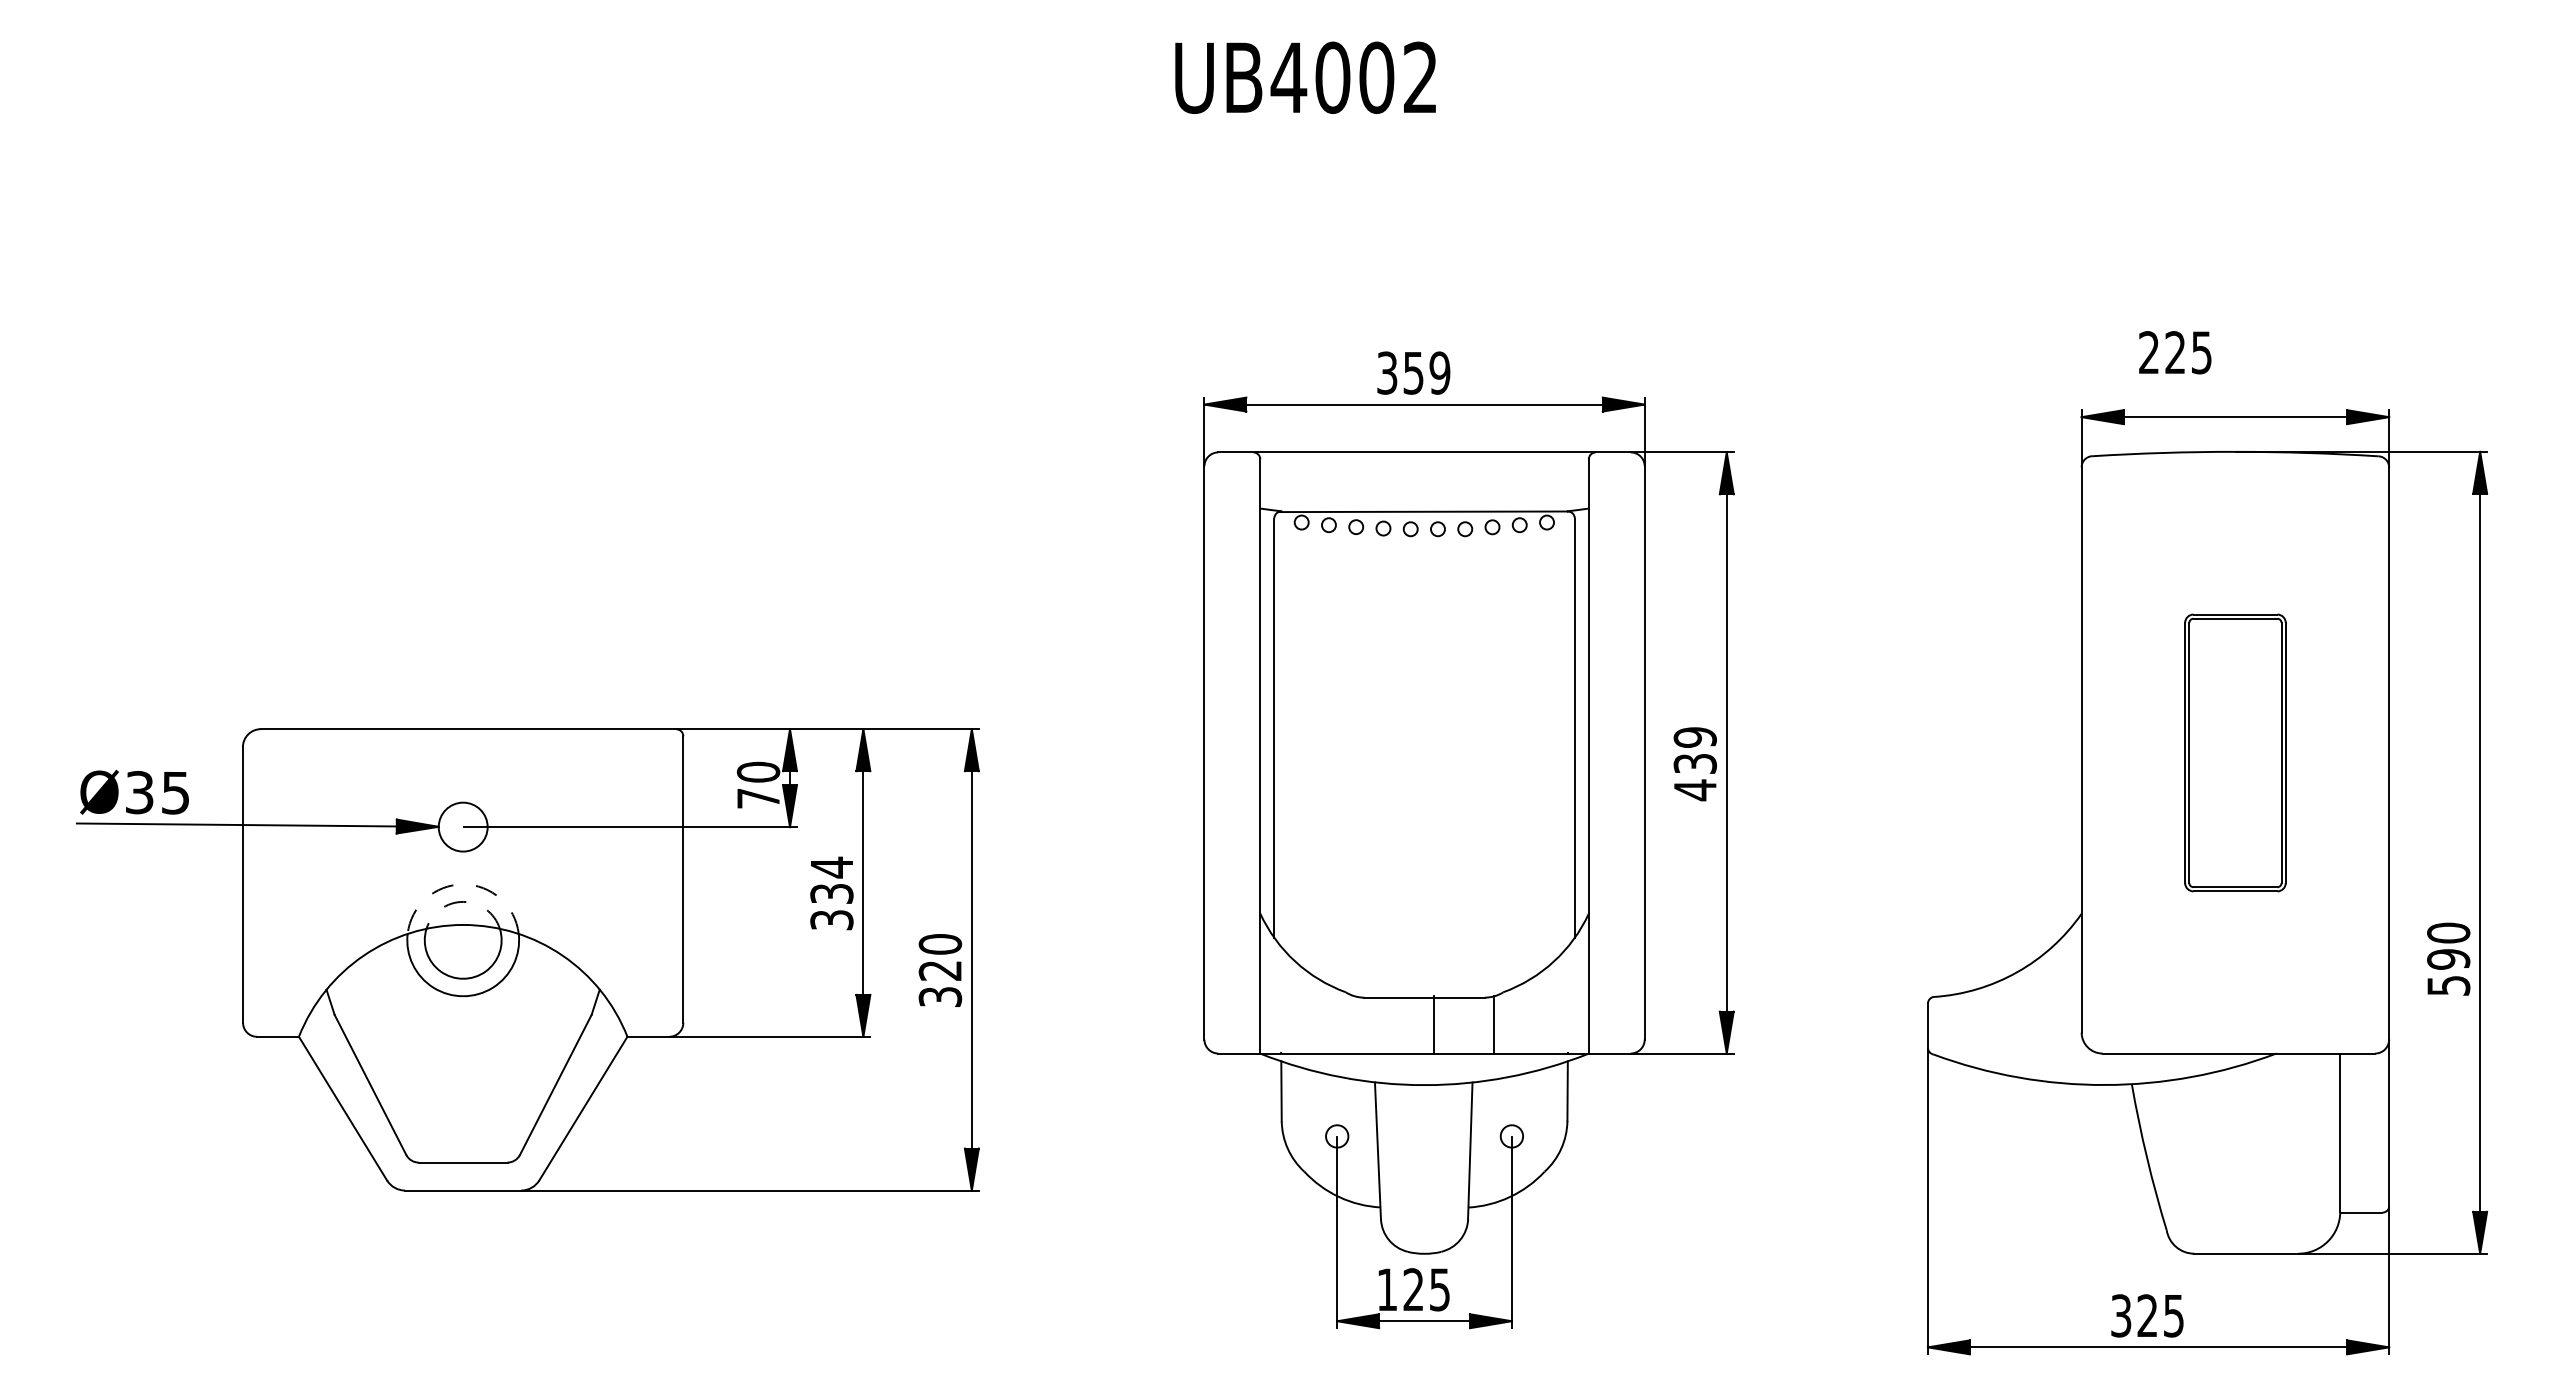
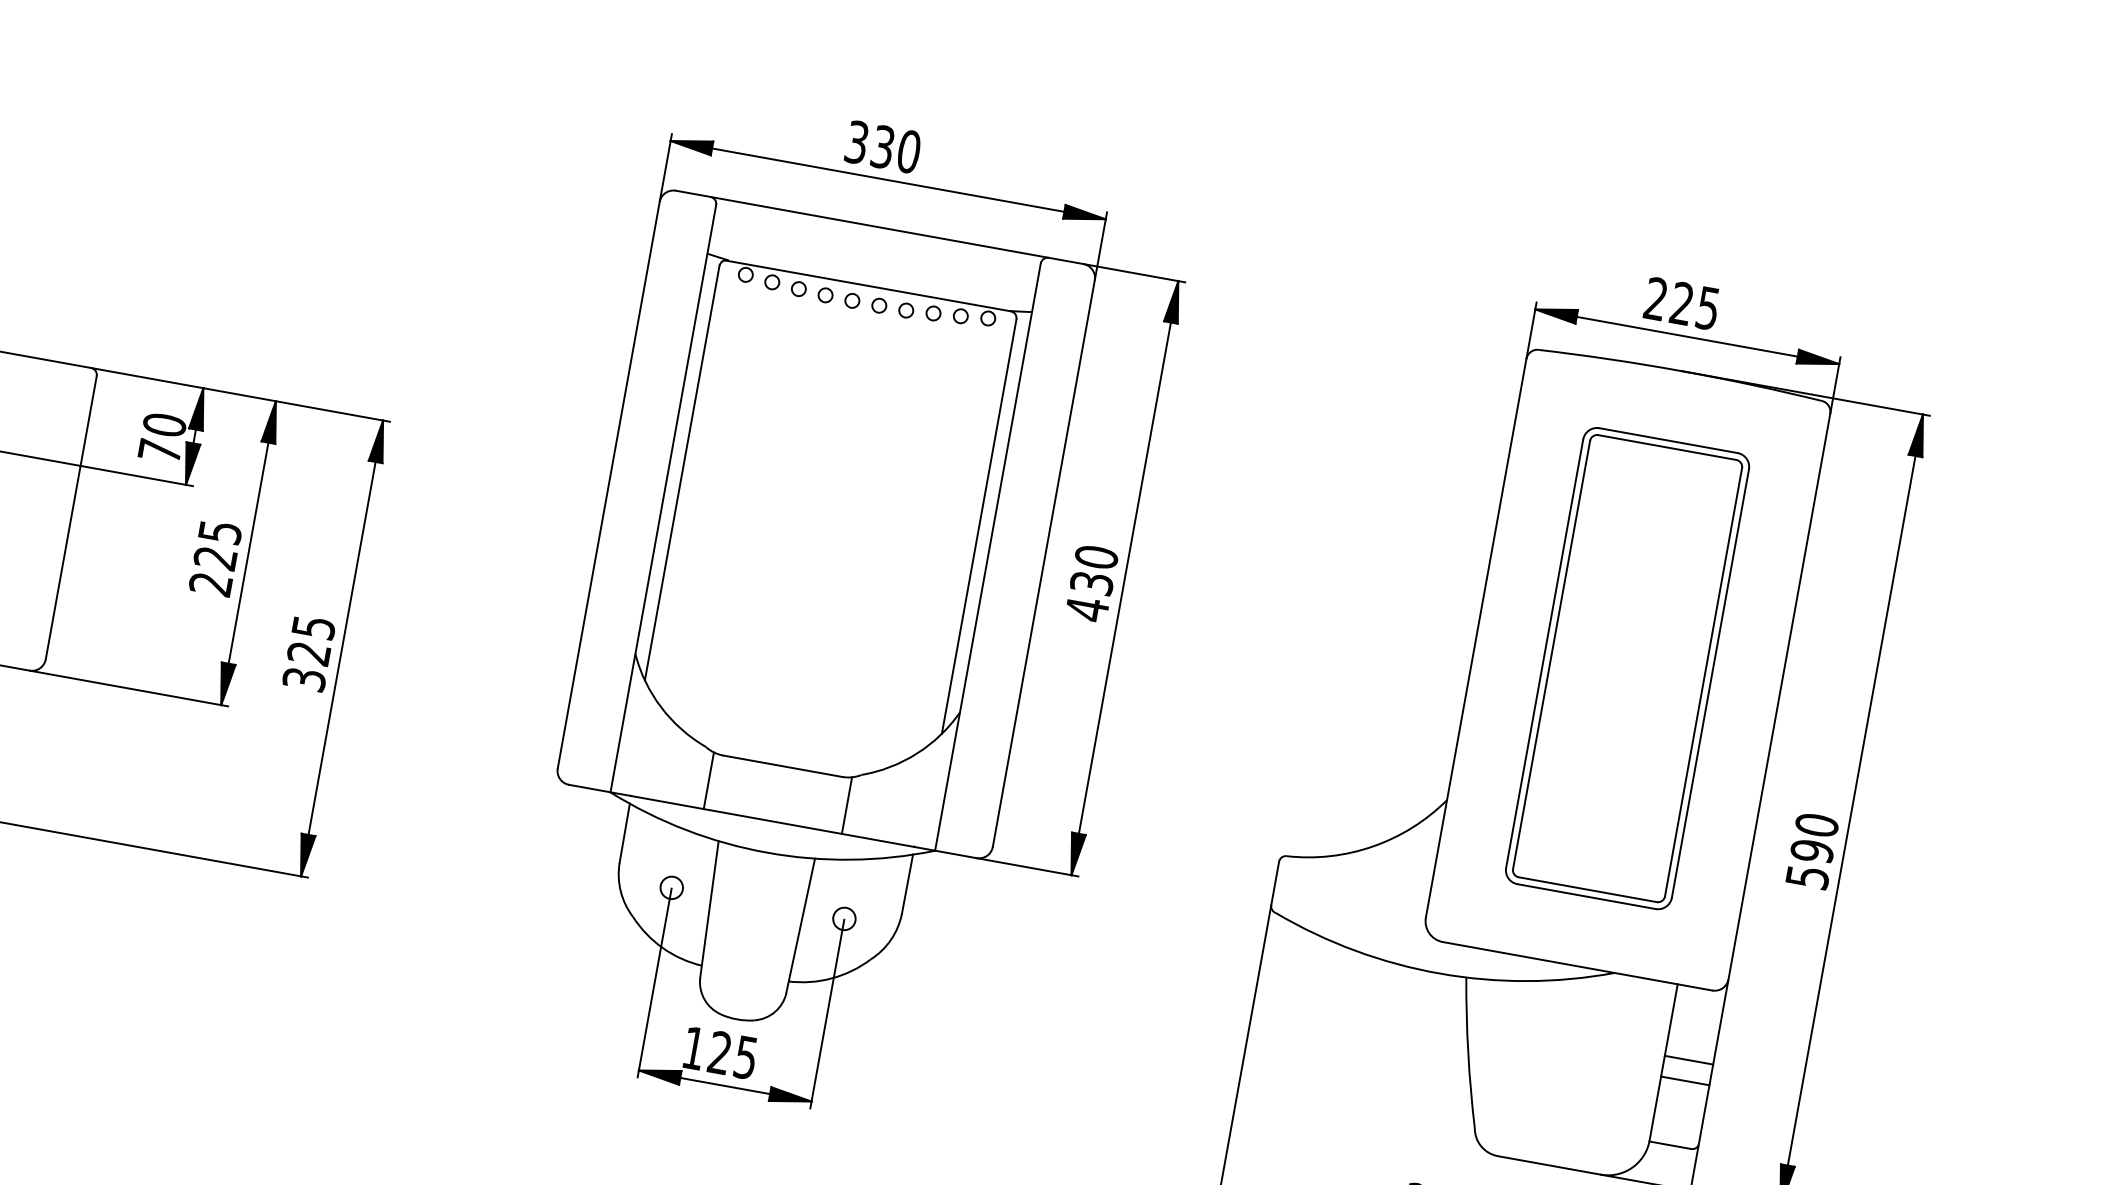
text: (2175, 352) -> (1682, 303), moved
text: (1427, 372) -> (896, 148), 359 -> 330
text: (1694, 737) -> (1095, 557), 439 -> 430
part: (2235, 752) -> (1627, 668), size x1.67
text: (831, 893) -> (215, 557), 334 -> 225
text: (940, 944) -> (313, 627), 320 -> 325
text: (2448, 958) -> (1812, 850), moved
line: (1433, 1024) -> (708, 780), moved
line: (2364, 1125) -> (1688, 1059), added
line: (2364, 1146) -> (1685, 1080), added

